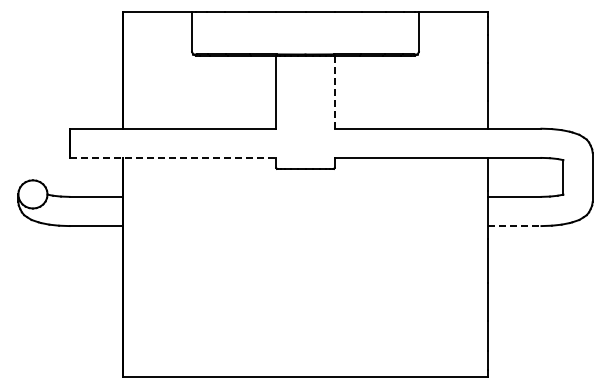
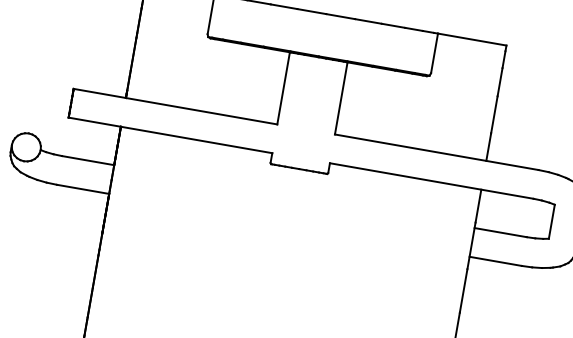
line: (334, 92) -> (340, 98), dashed -> solid
line: (173, 157) -> (171, 135), dashed -> solid
line: (514, 226) -> (495, 261), dashed -> solid

